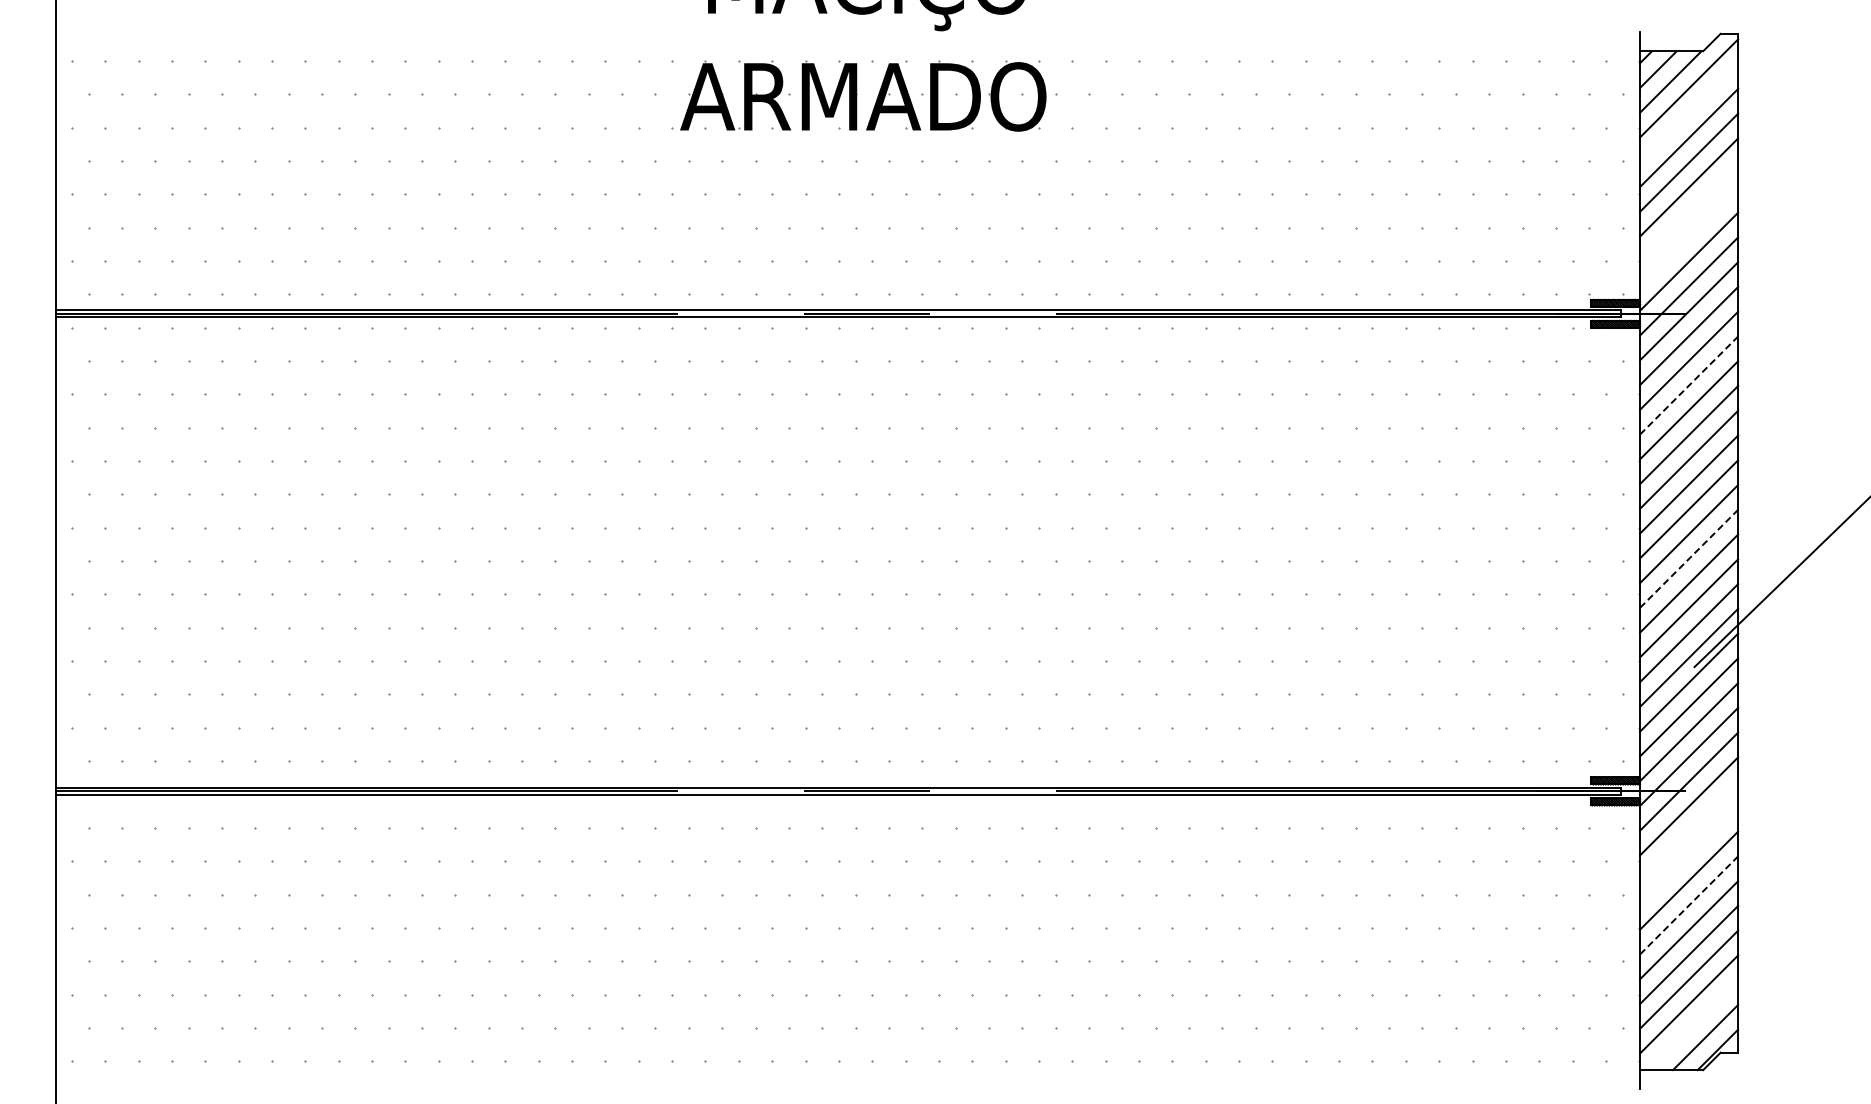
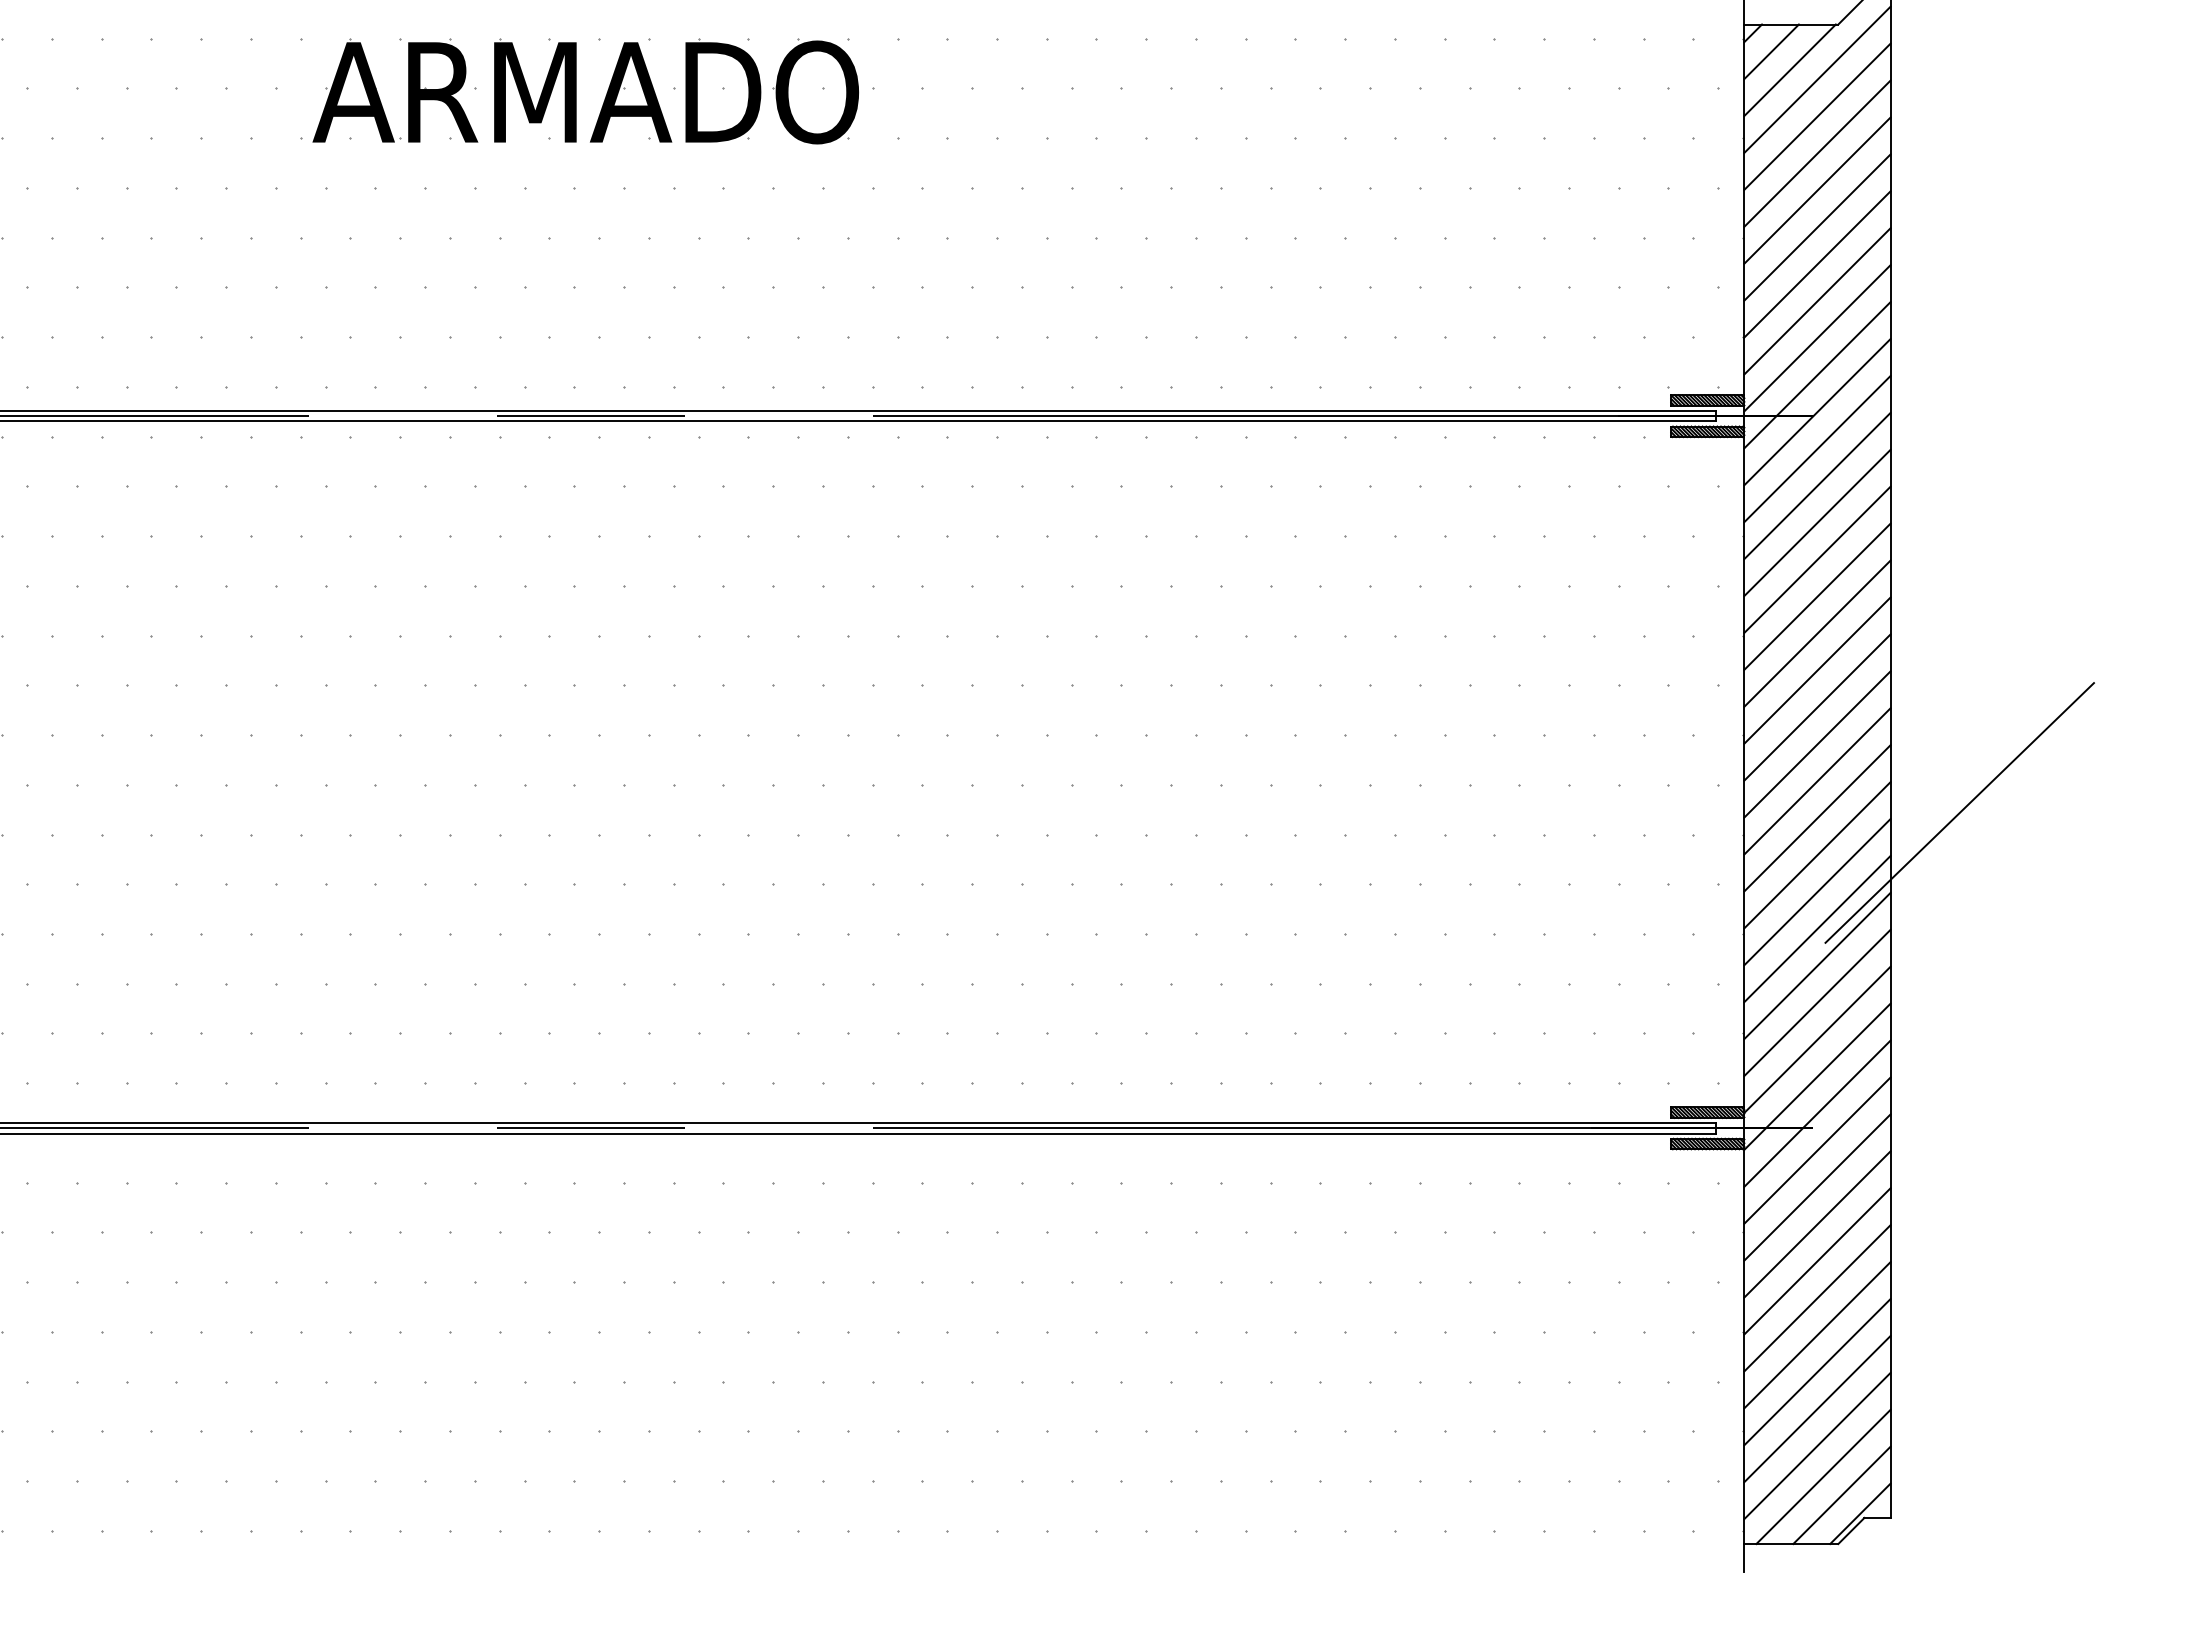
line: (1689, 113) -> (1818, 117), added
line: (1689, 212) -> (1818, 264), added
line: (1689, 236) -> (1818, 300), added
line: (1689, 385) -> (1818, 522), dashed -> solid
line: (1689, 558) -> (1818, 780), dashed -> solid
line: (1689, 831) -> (1818, 1188), added
line: (1689, 855) -> (1818, 1223), added
line: (1689, 905) -> (1818, 1298), dashed -> solid
line: (1693, 1025) -> (1823, 1477), added

